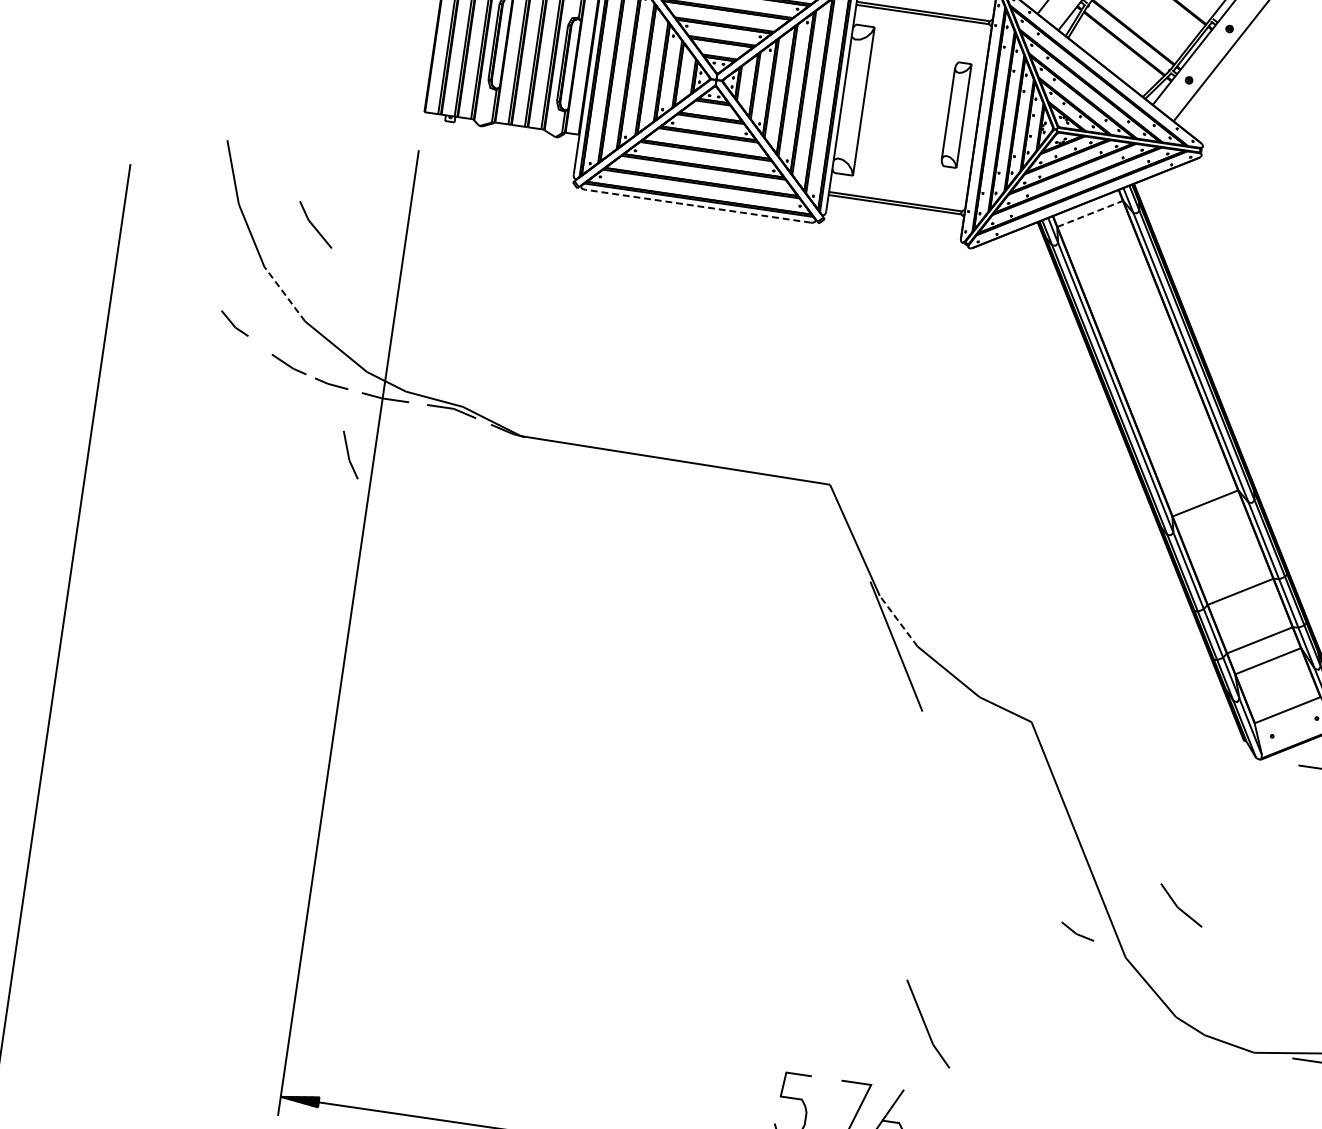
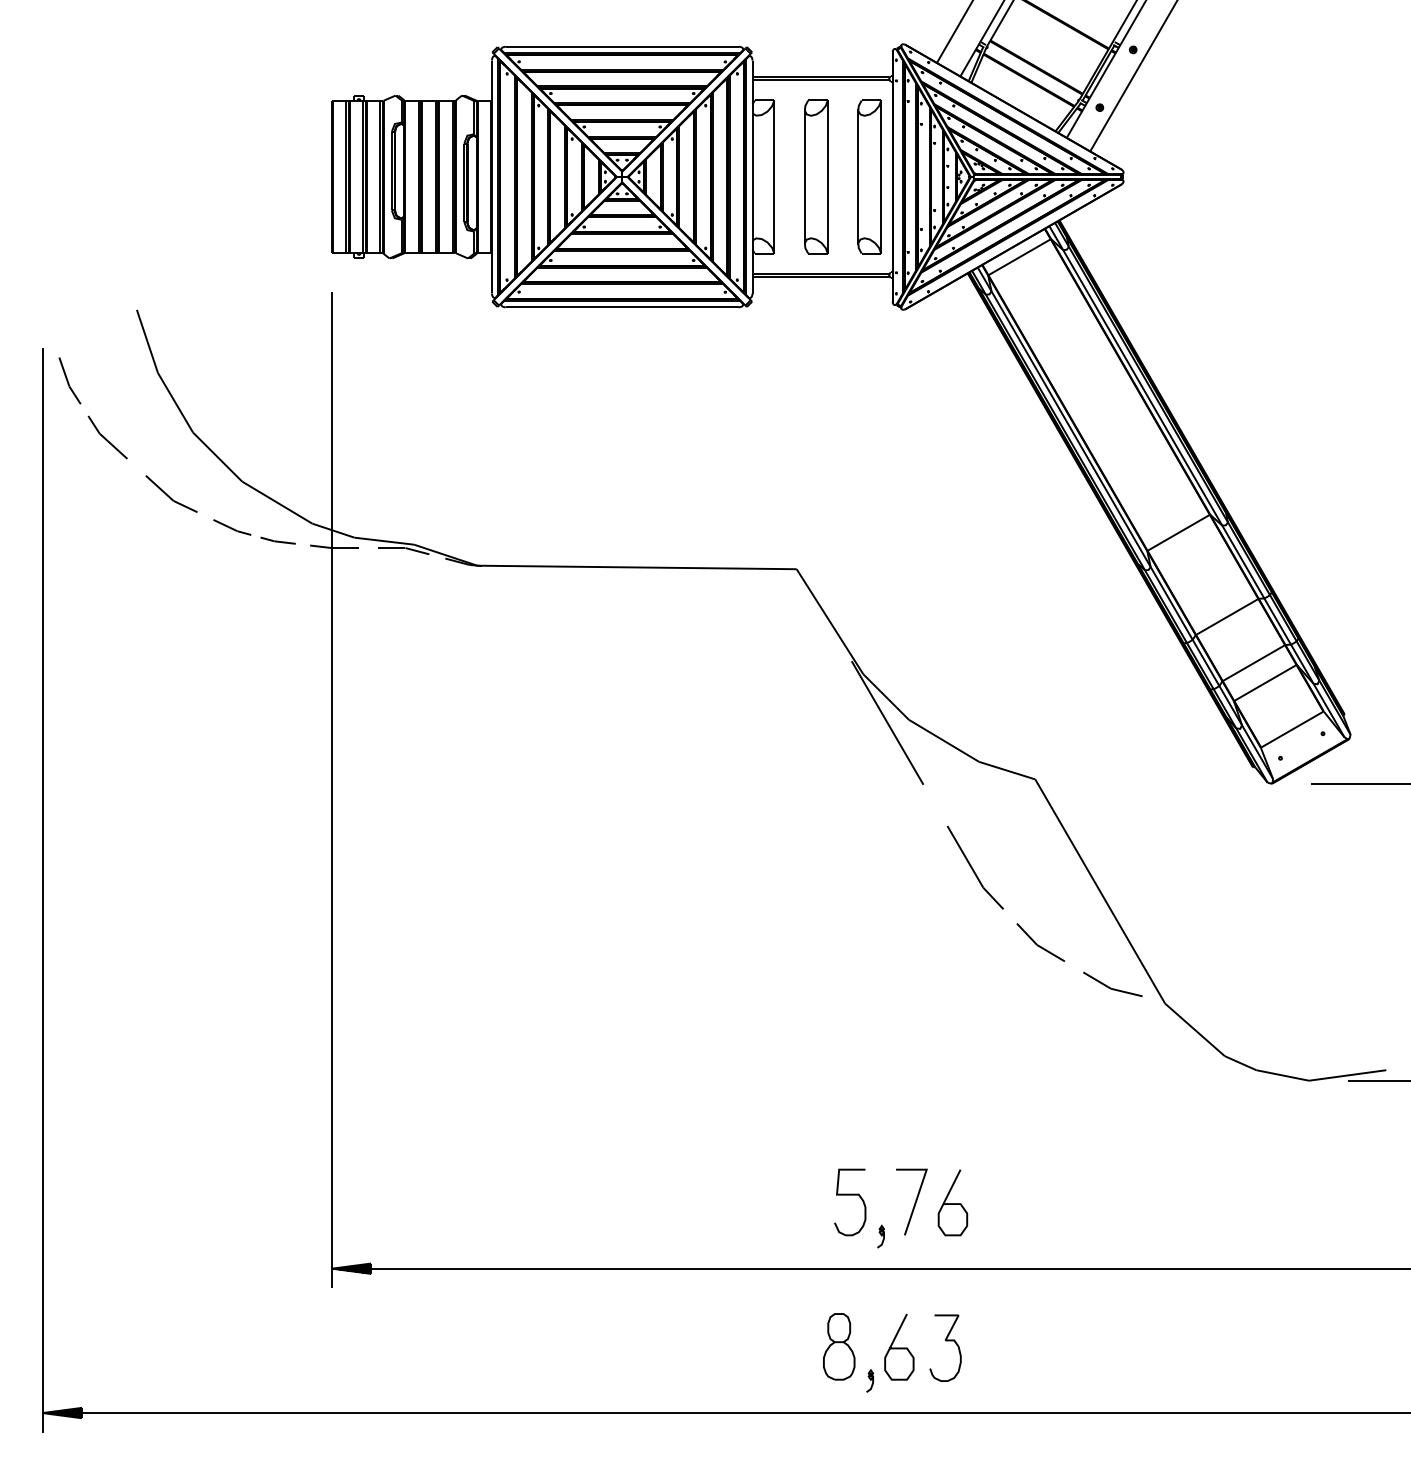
part: (904, 106) -> (816, 176), added
part: (956, 114) -> (869, 176), size x1.43
line: (697, 206) -> (621, 307), dashed -> solid
line: (1090, 214) -> (1019, 257), dashed -> solid
part: (315, 224) -> (107, 437), moved
line: (284, 294) -> (217, 457), dashed -> solid
part: (234, 322) -> (171, 493), size x1.67
part: (350, 454) -> (69, 380), moved
line: (898, 620) -> (885, 696), dashed -> solid
part: (1181, 905) -> (1040, 942), moved
part: (1077, 930) -> (1112, 983), size x1.67
part: (927, 1023) -> (974, 867), moved

